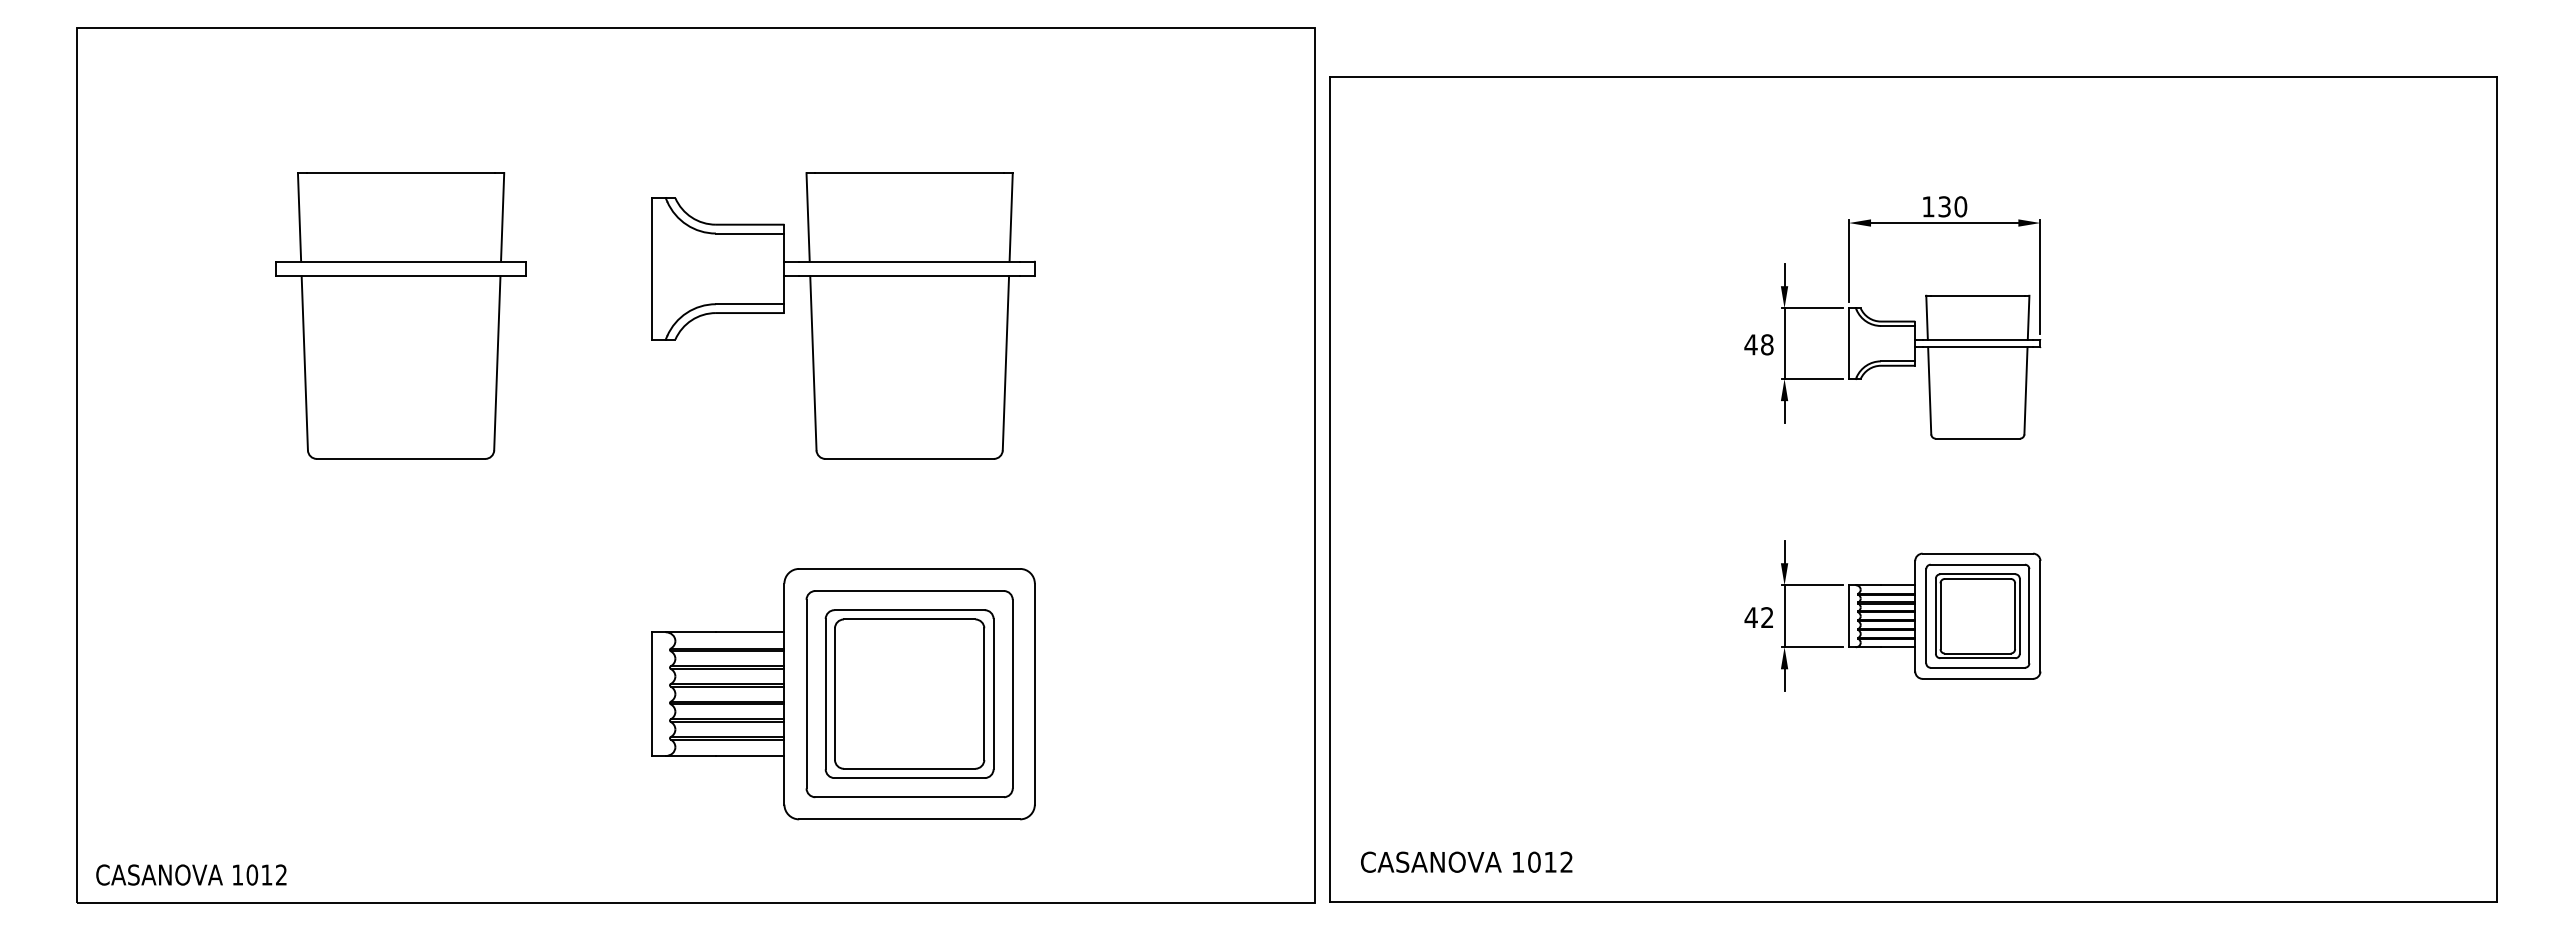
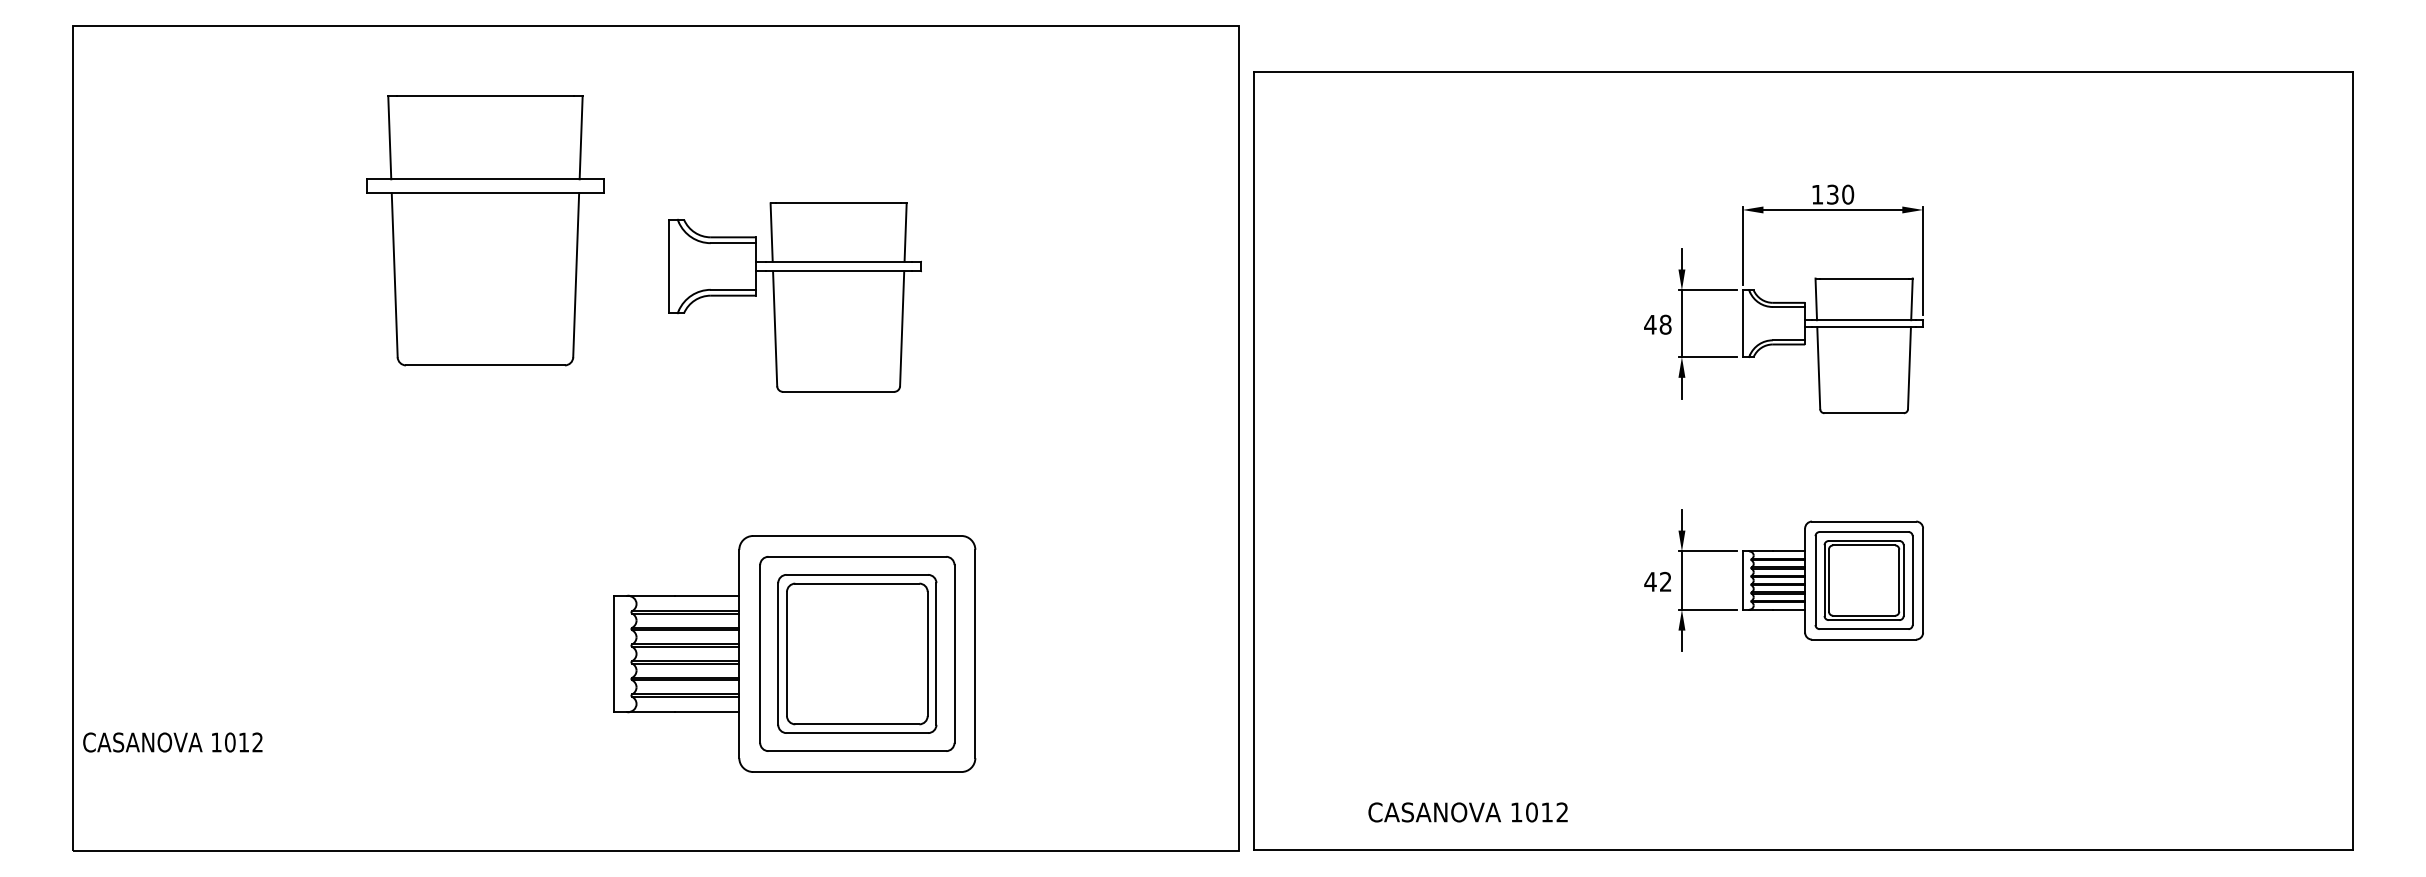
part: (400, 315) -> (484, 230), moved
part: (843, 315) -> (795, 297), size x0.7
text: (1466, 861) -> (1467, 811), moved
text: (191, 874) -> (172, 741), moved

